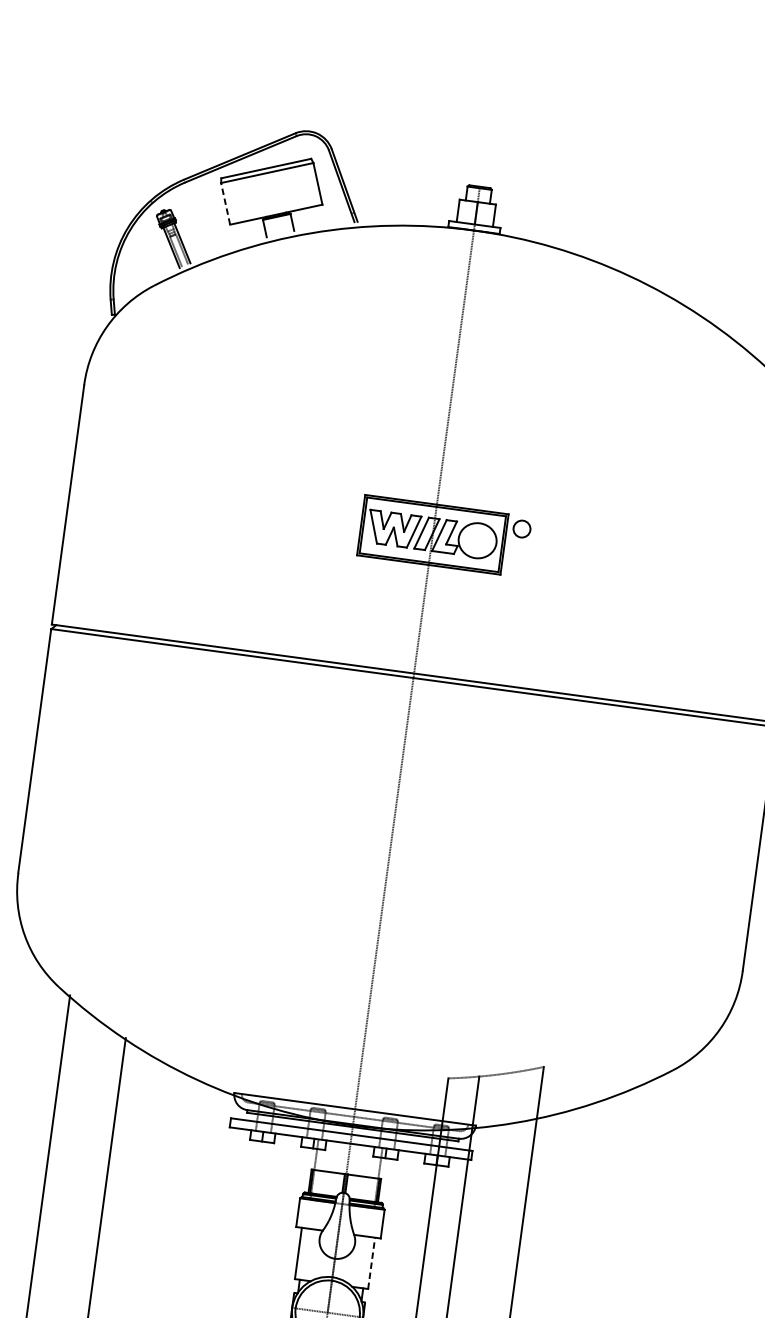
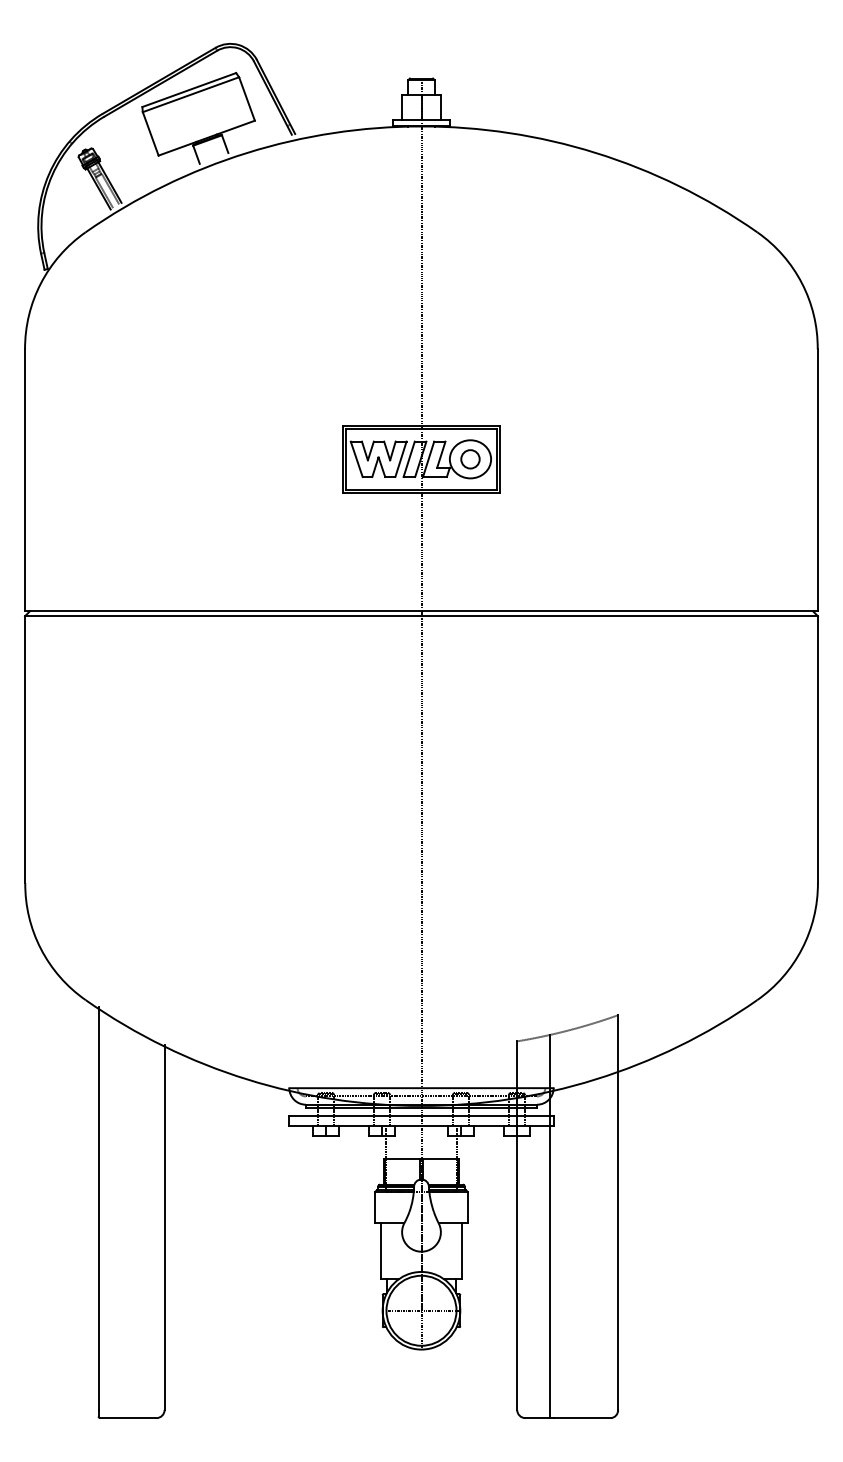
line: (225, 203) -> (150, 133), dashed -> solid
part: (522, 529) -> (470, 459), moved
line: (371, 1262) -> (461, 1250), dashed -> solid

